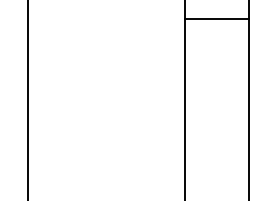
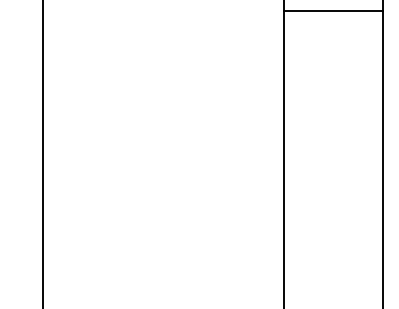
line: (216, 18) -> (332, 10), moved

